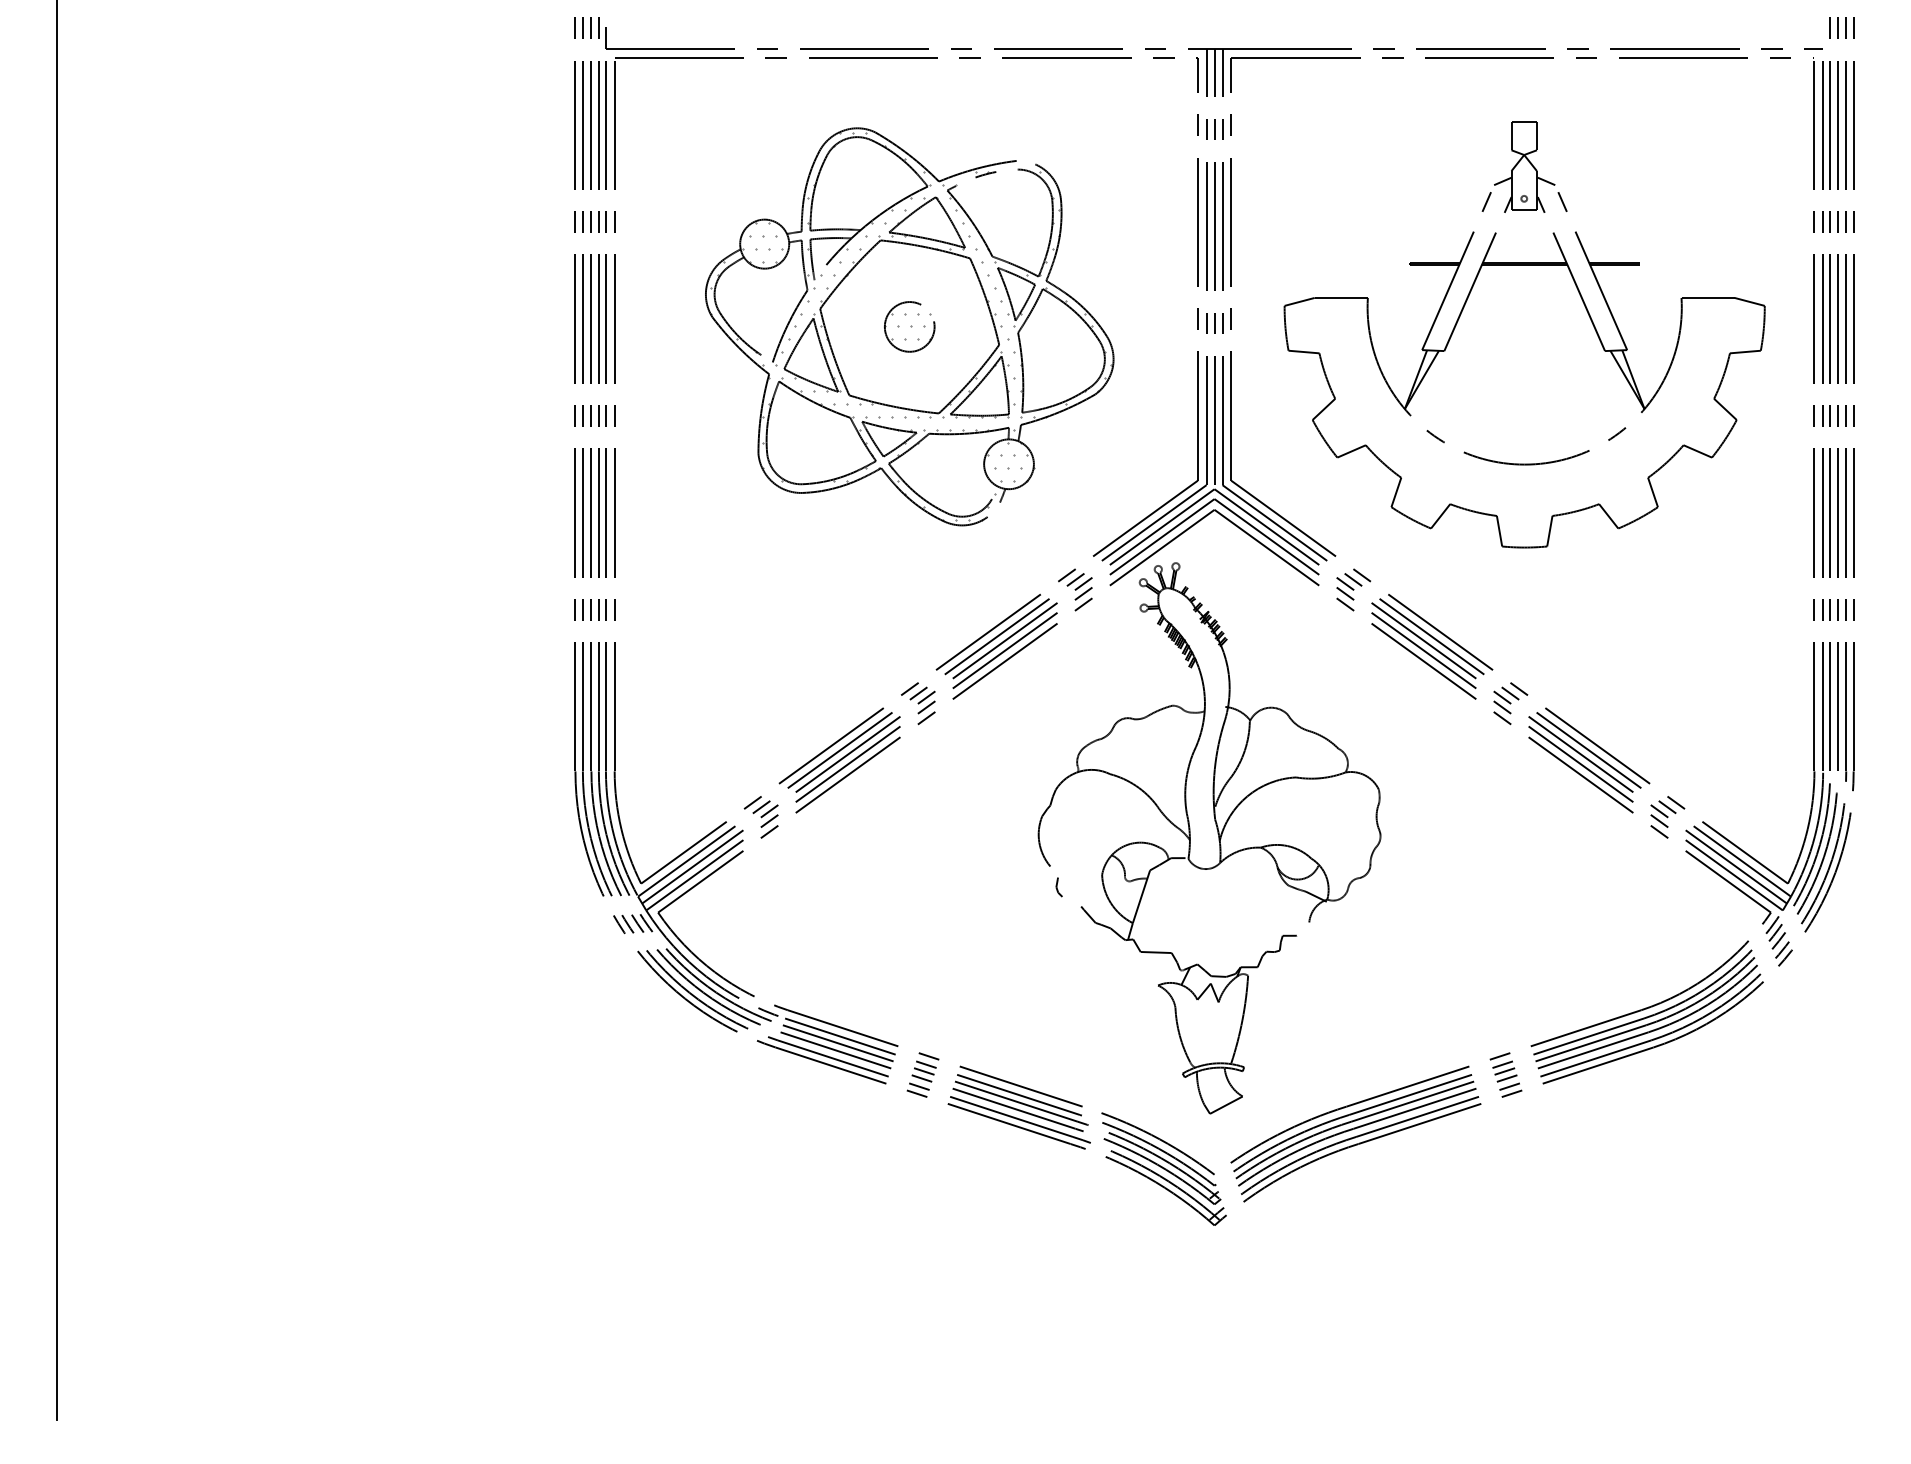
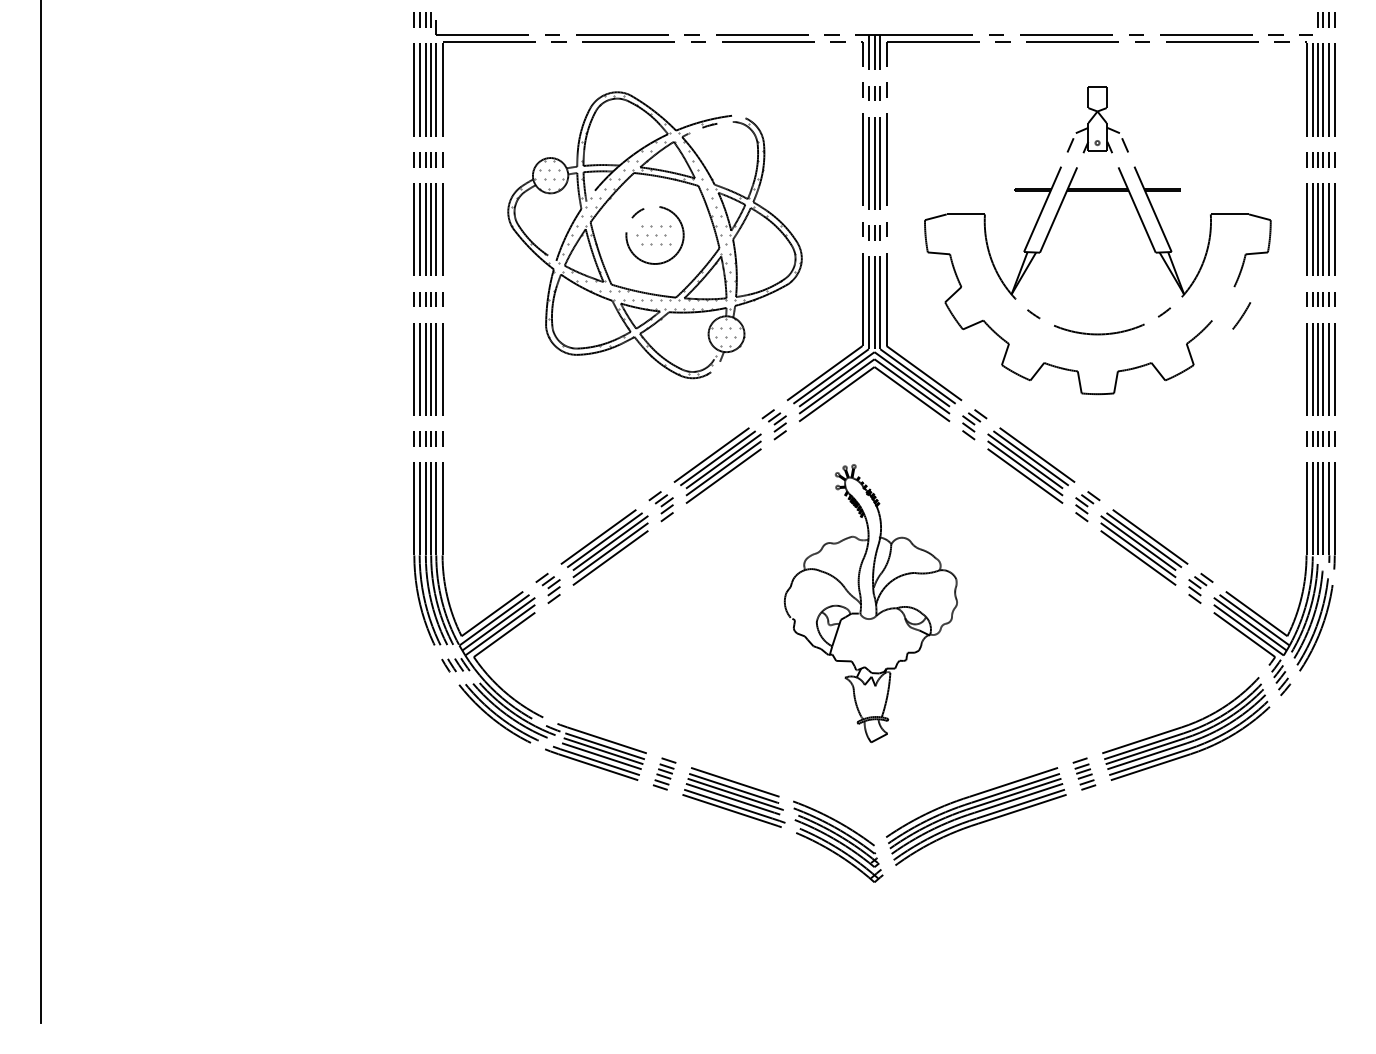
circle: (909, 326) -> (654, 234), size x1.6
line: (1725, 409) -> (1242, 294), removed
line: (1697, 451) -> (1222, 325), removed
part: (1209, 838) -> (870, 603), size x0.7

